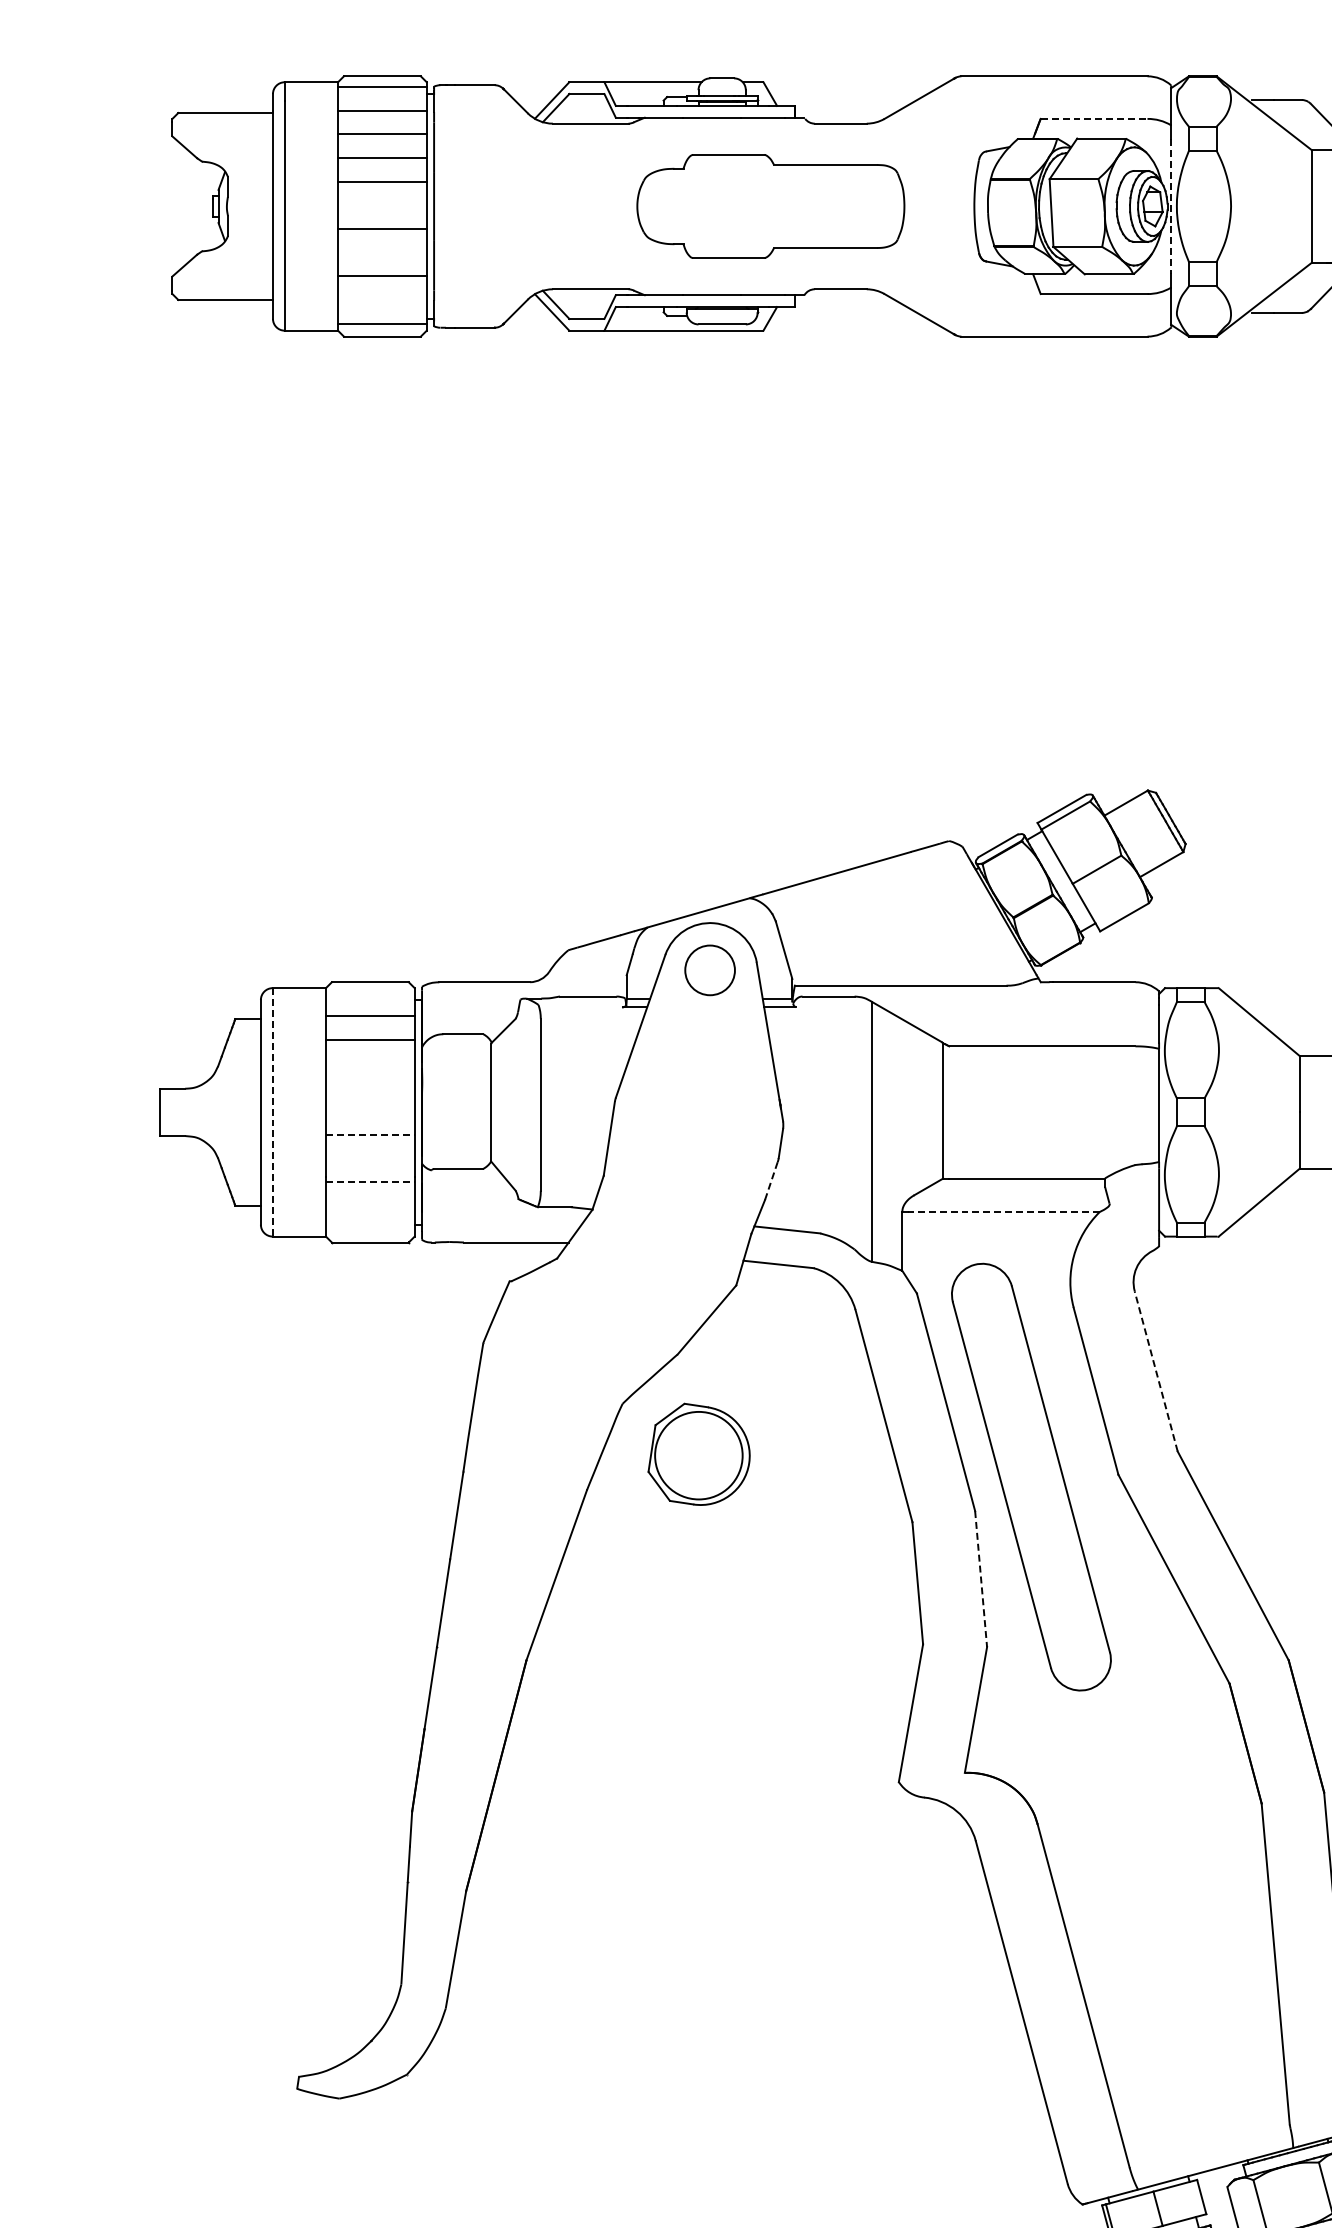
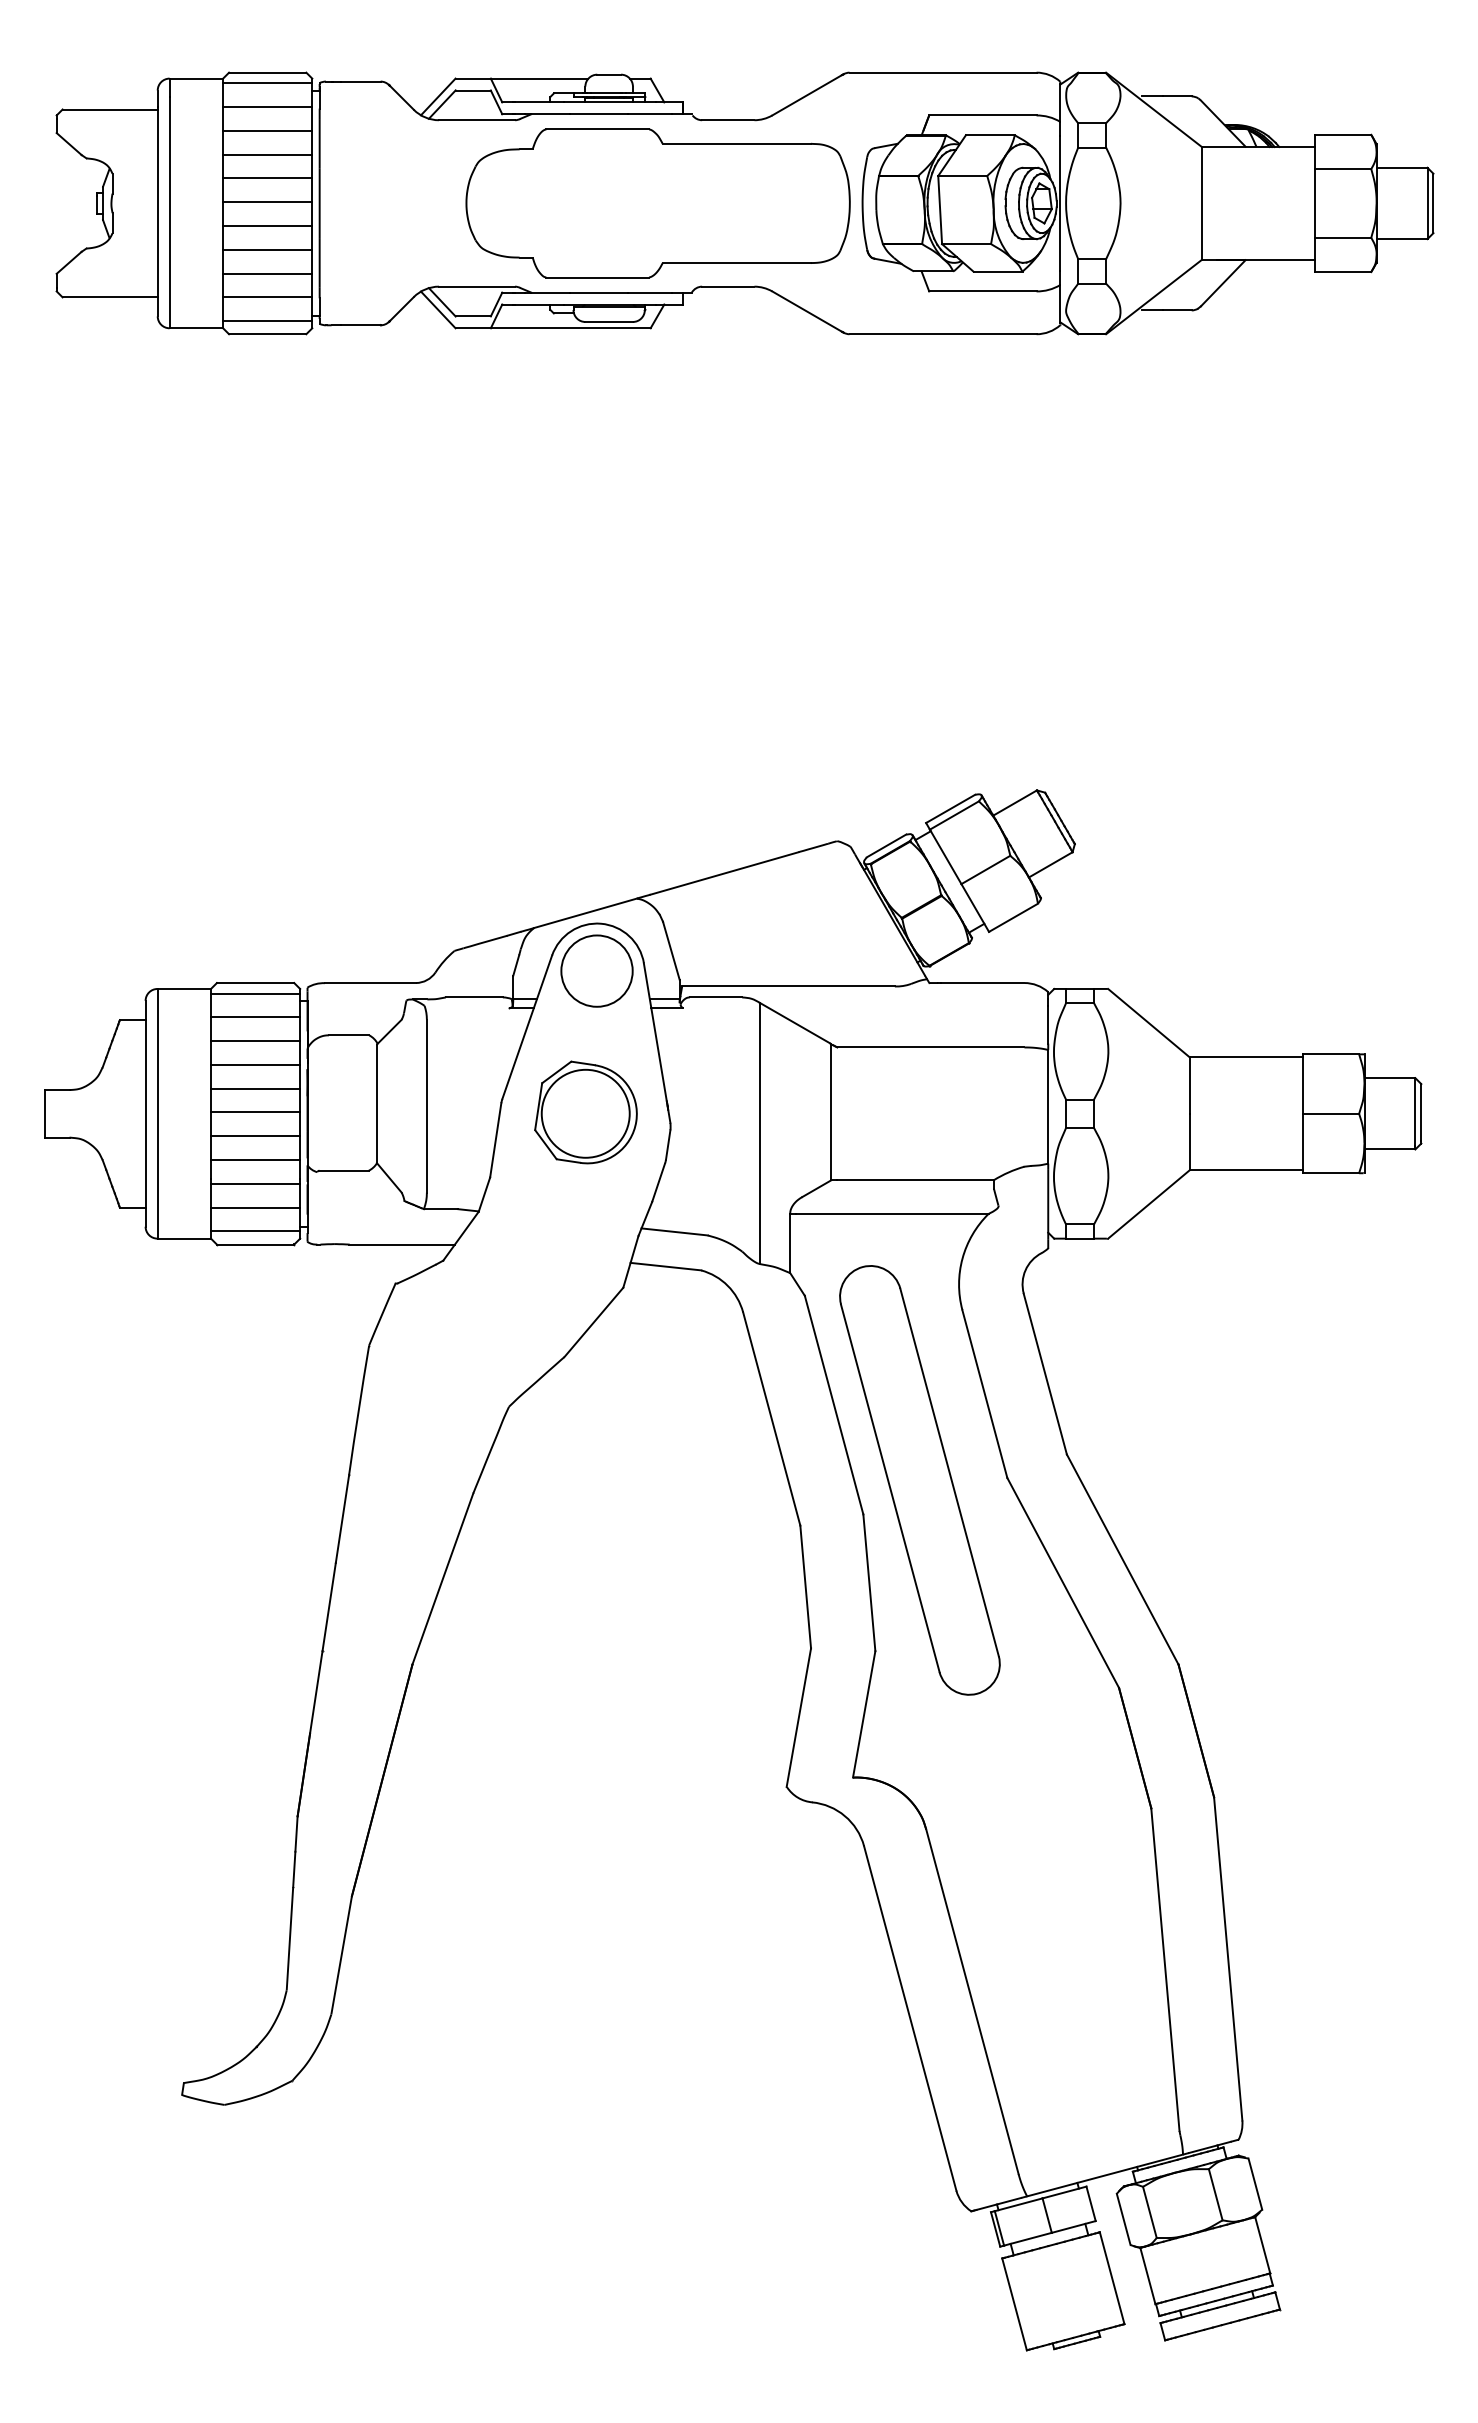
line: (1093, 118) -> (982, 115), dashed -> solid
line: (382, 205) -> (267, 202), added
part: (770, 206) -> (657, 203), size x1.43
line: (1171, 206) -> (1060, 203), dashed -> solid
line: (382, 252) -> (267, 249), added
line: (382, 300) -> (267, 297), added
circle: (709, 969) -> (596, 970), size x1.43
line: (370, 992) -> (255, 993), added
line: (370, 1063) -> (255, 1064), added
line: (370, 1087) -> (255, 1088), added
line: (370, 1111) -> (255, 1112), added
line: (272, 1112) -> (157, 1113), dashed -> solid
line: (370, 1134) -> (255, 1136), dashed -> solid
line: (370, 1158) -> (255, 1160), added
line: (370, 1181) -> (255, 1183), dashed -> solid
line: (771, 1181) -> (658, 1183), dashed -> solid
line: (370, 1205) -> (255, 1207), added
line: (1003, 1211) -> (891, 1213), dashed -> solid
line: (370, 1229) -> (255, 1231), added
line: (1156, 1370) -> (1045, 1373), dashed -> solid
part: (698, 1454) -> (585, 1112), moved
line: (981, 1578) -> (869, 1582), dashed -> solid

